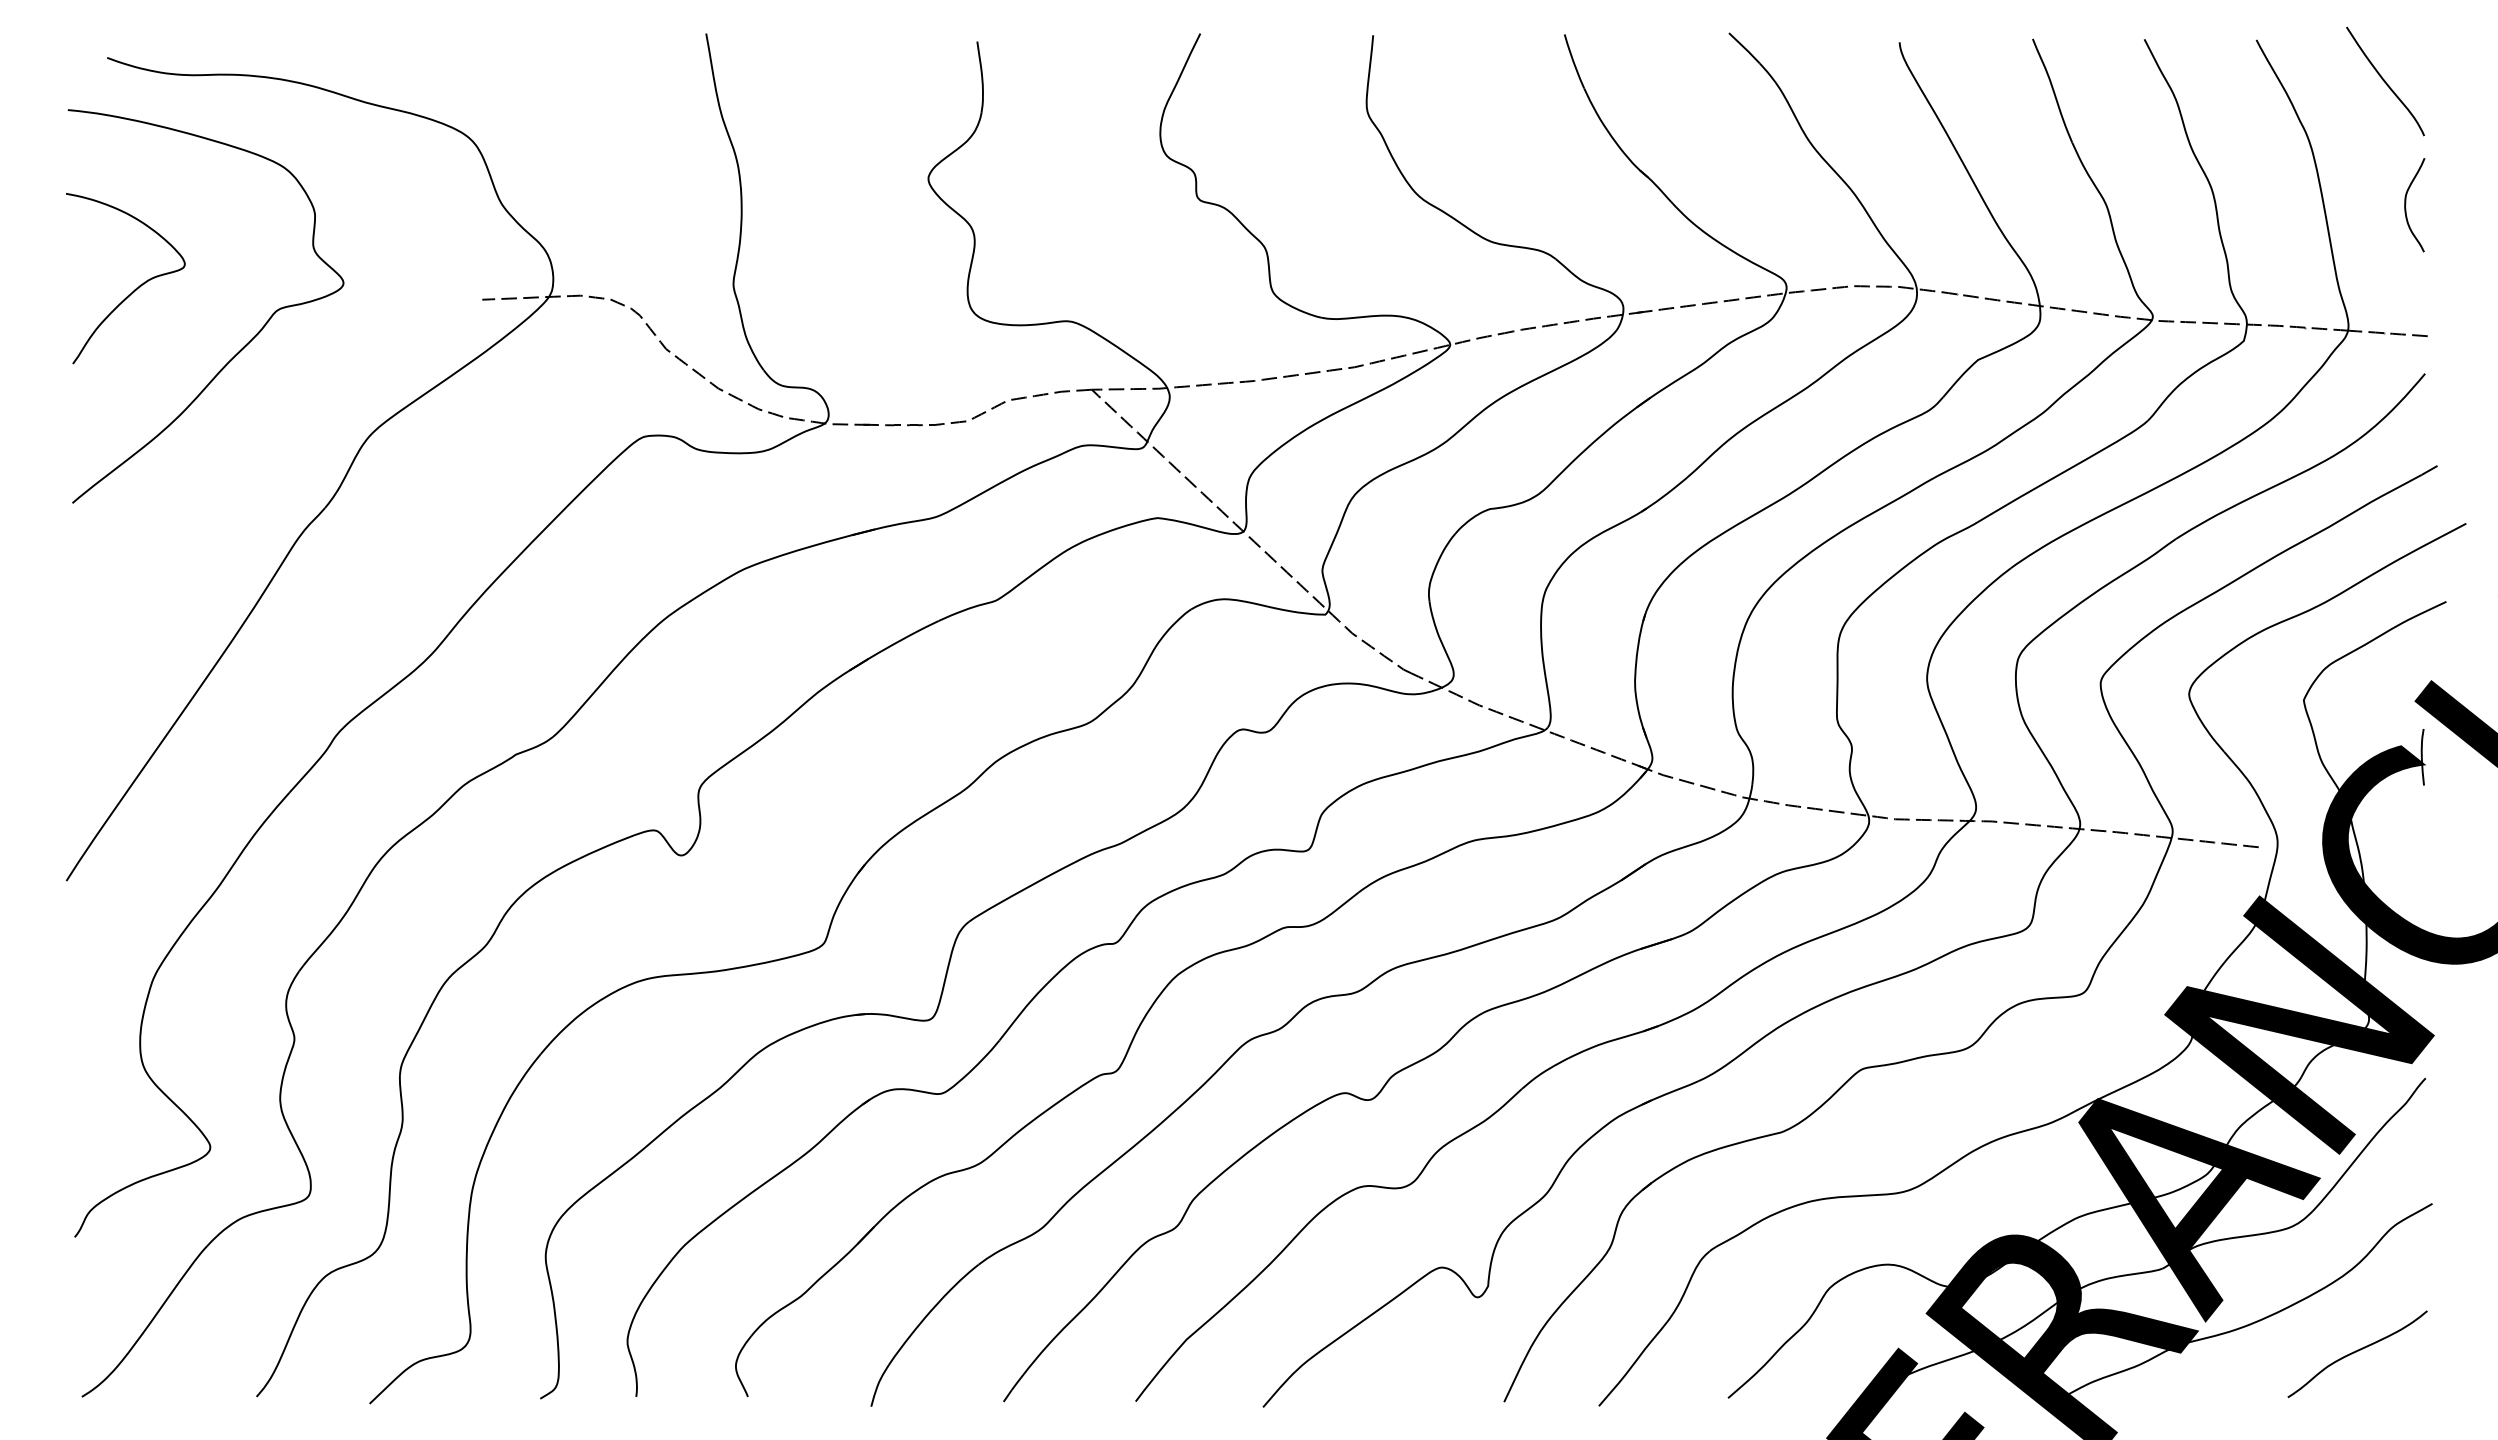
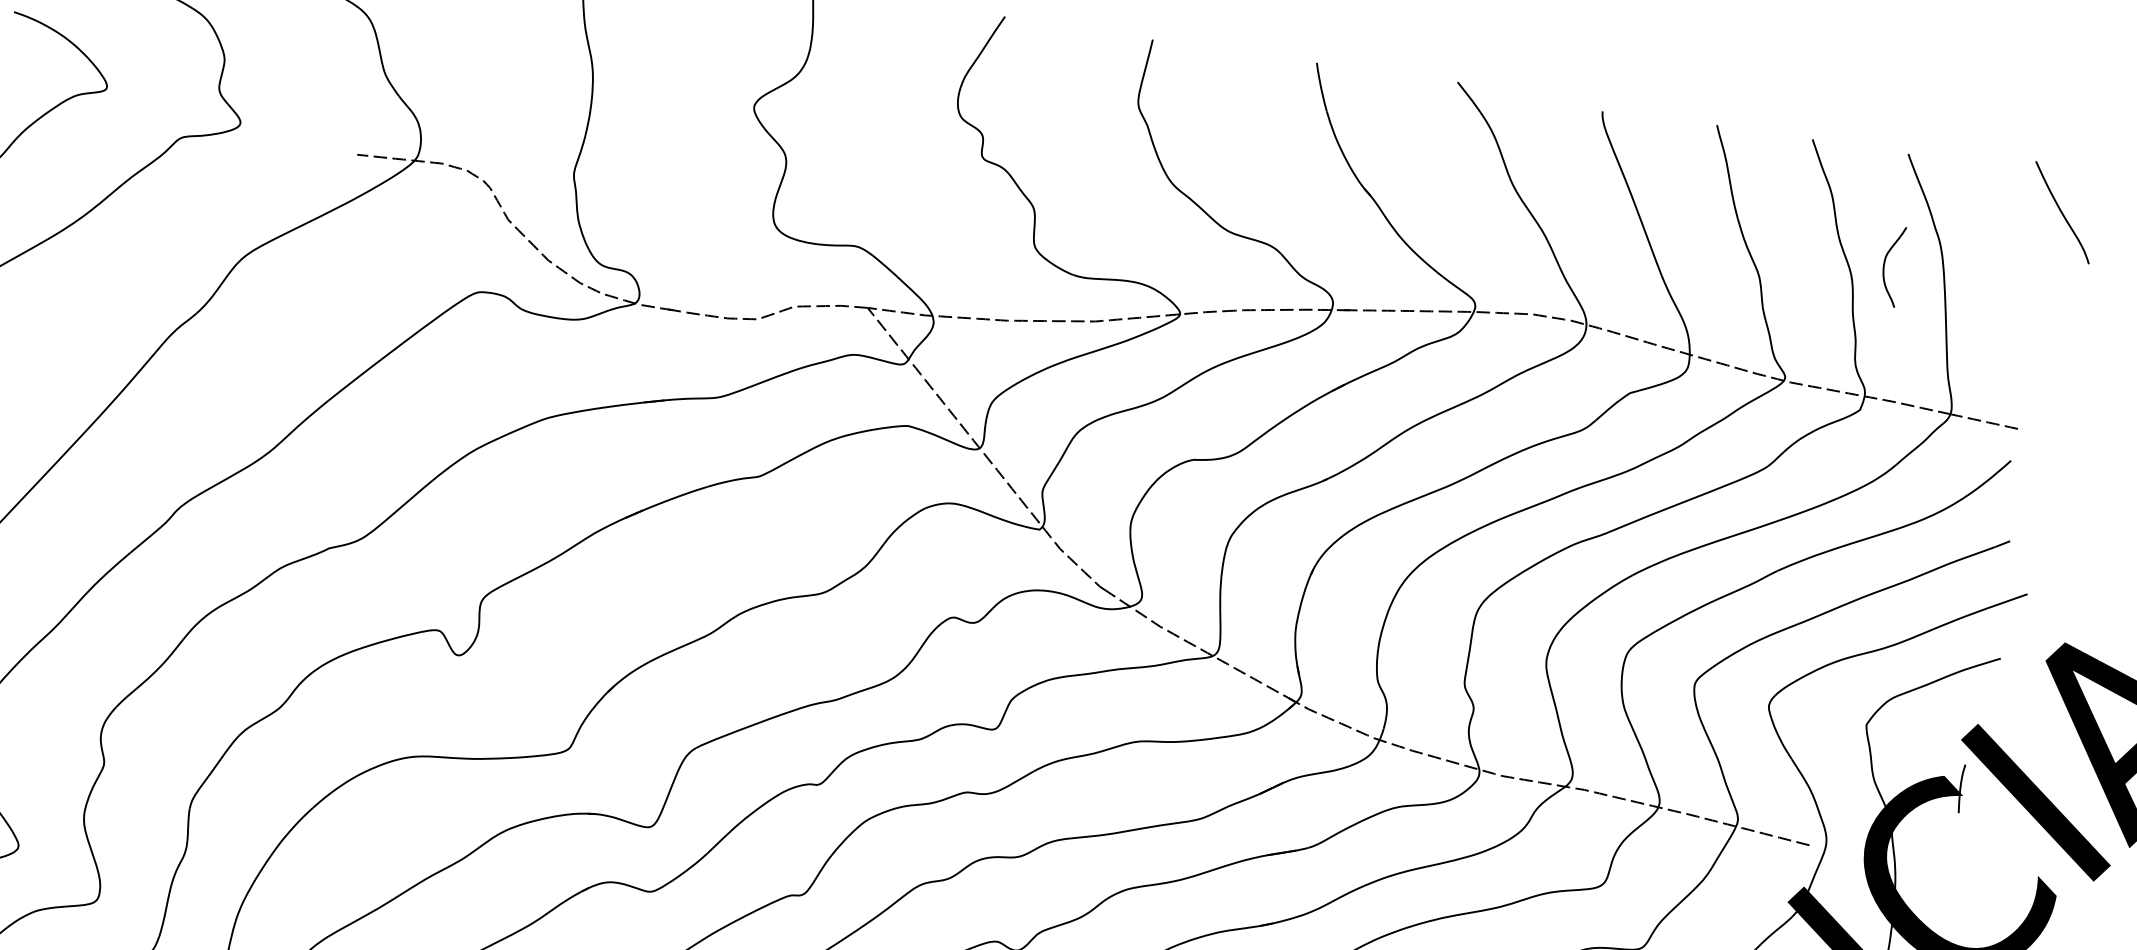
curve: (2385, 81) -> (2062, 212), moved
curve: (2406, 204) -> (1885, 264), moved

